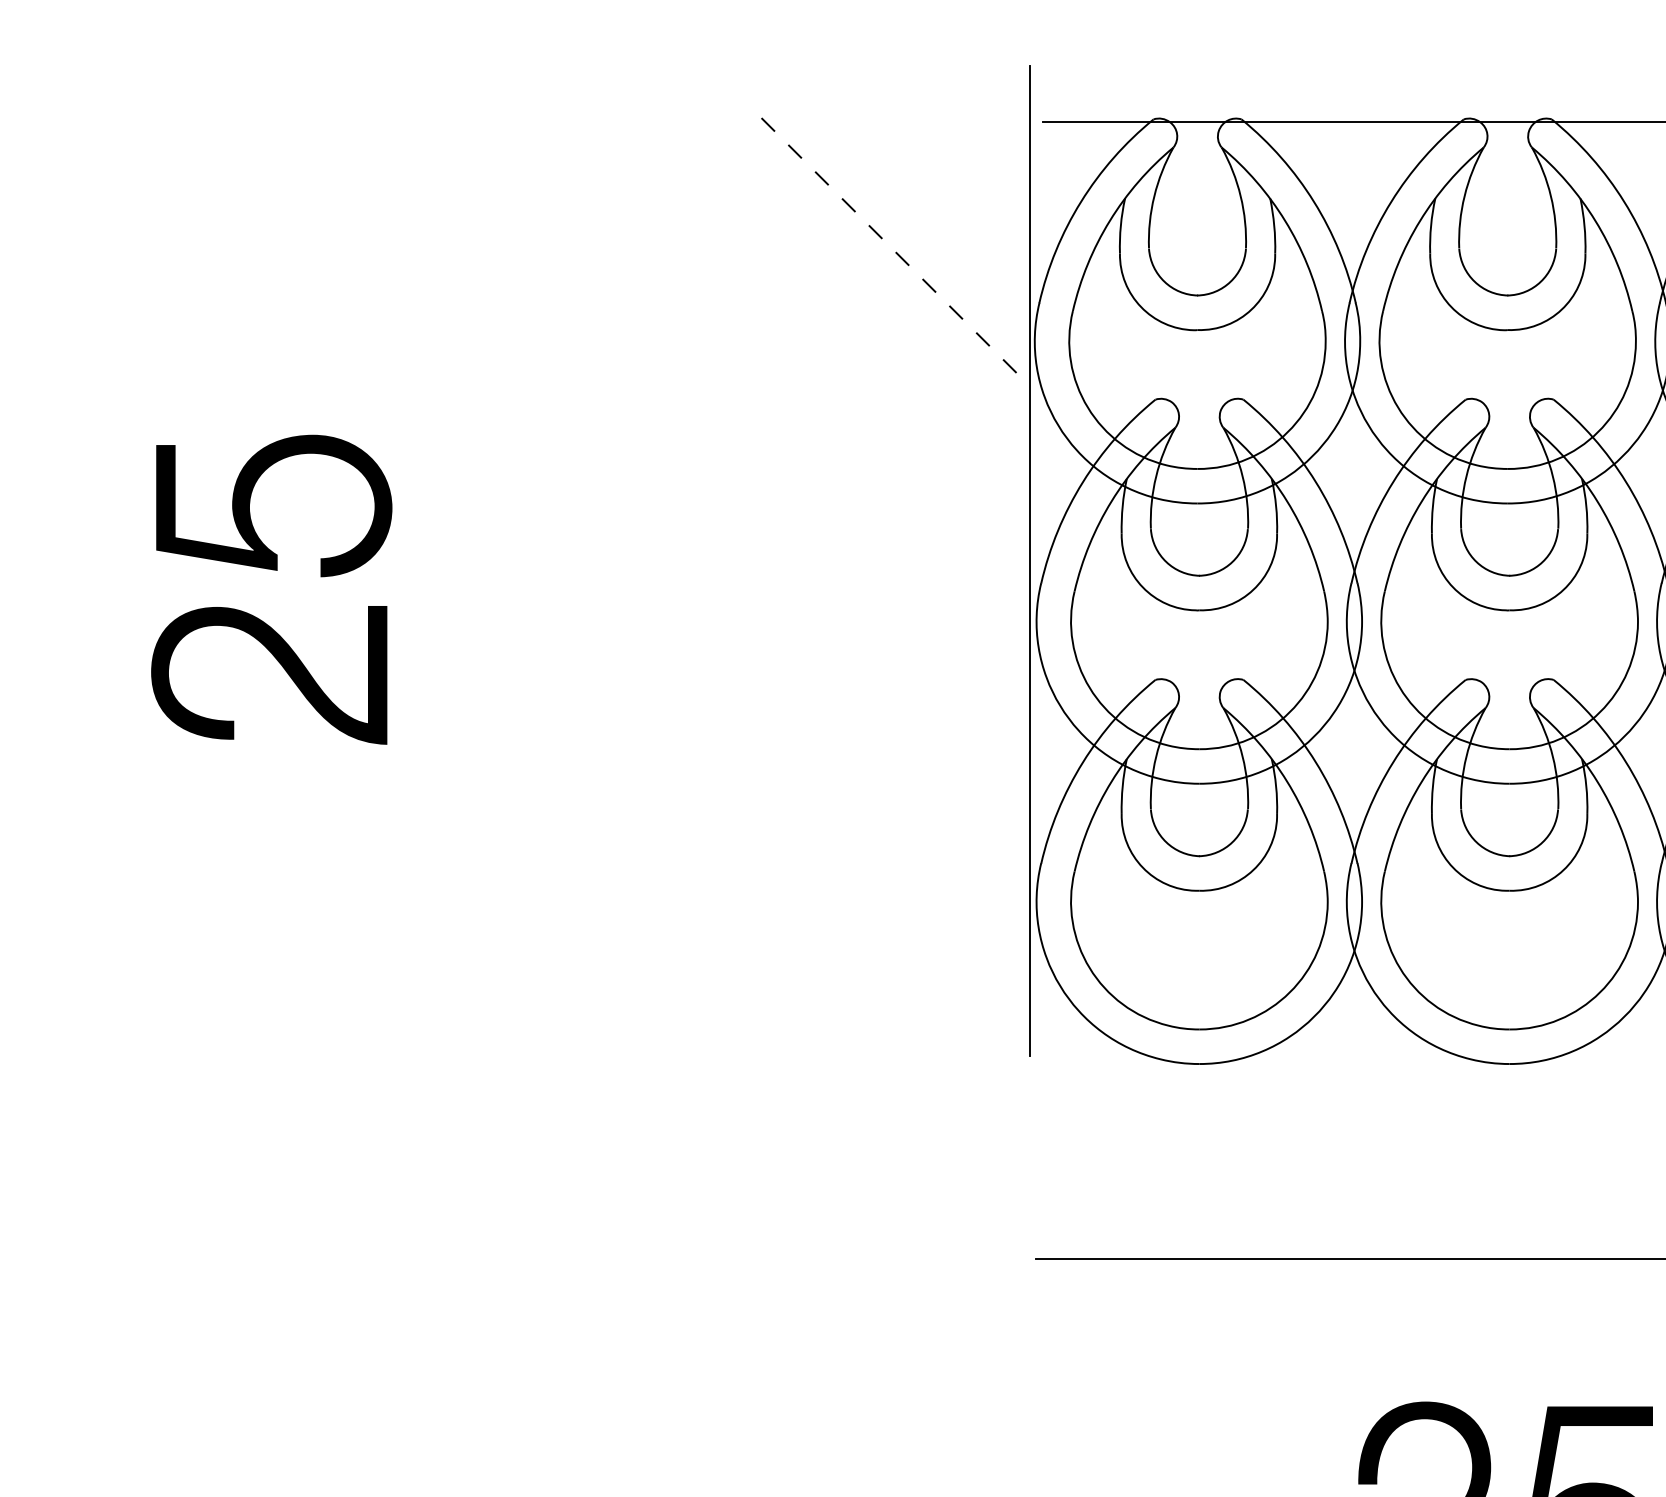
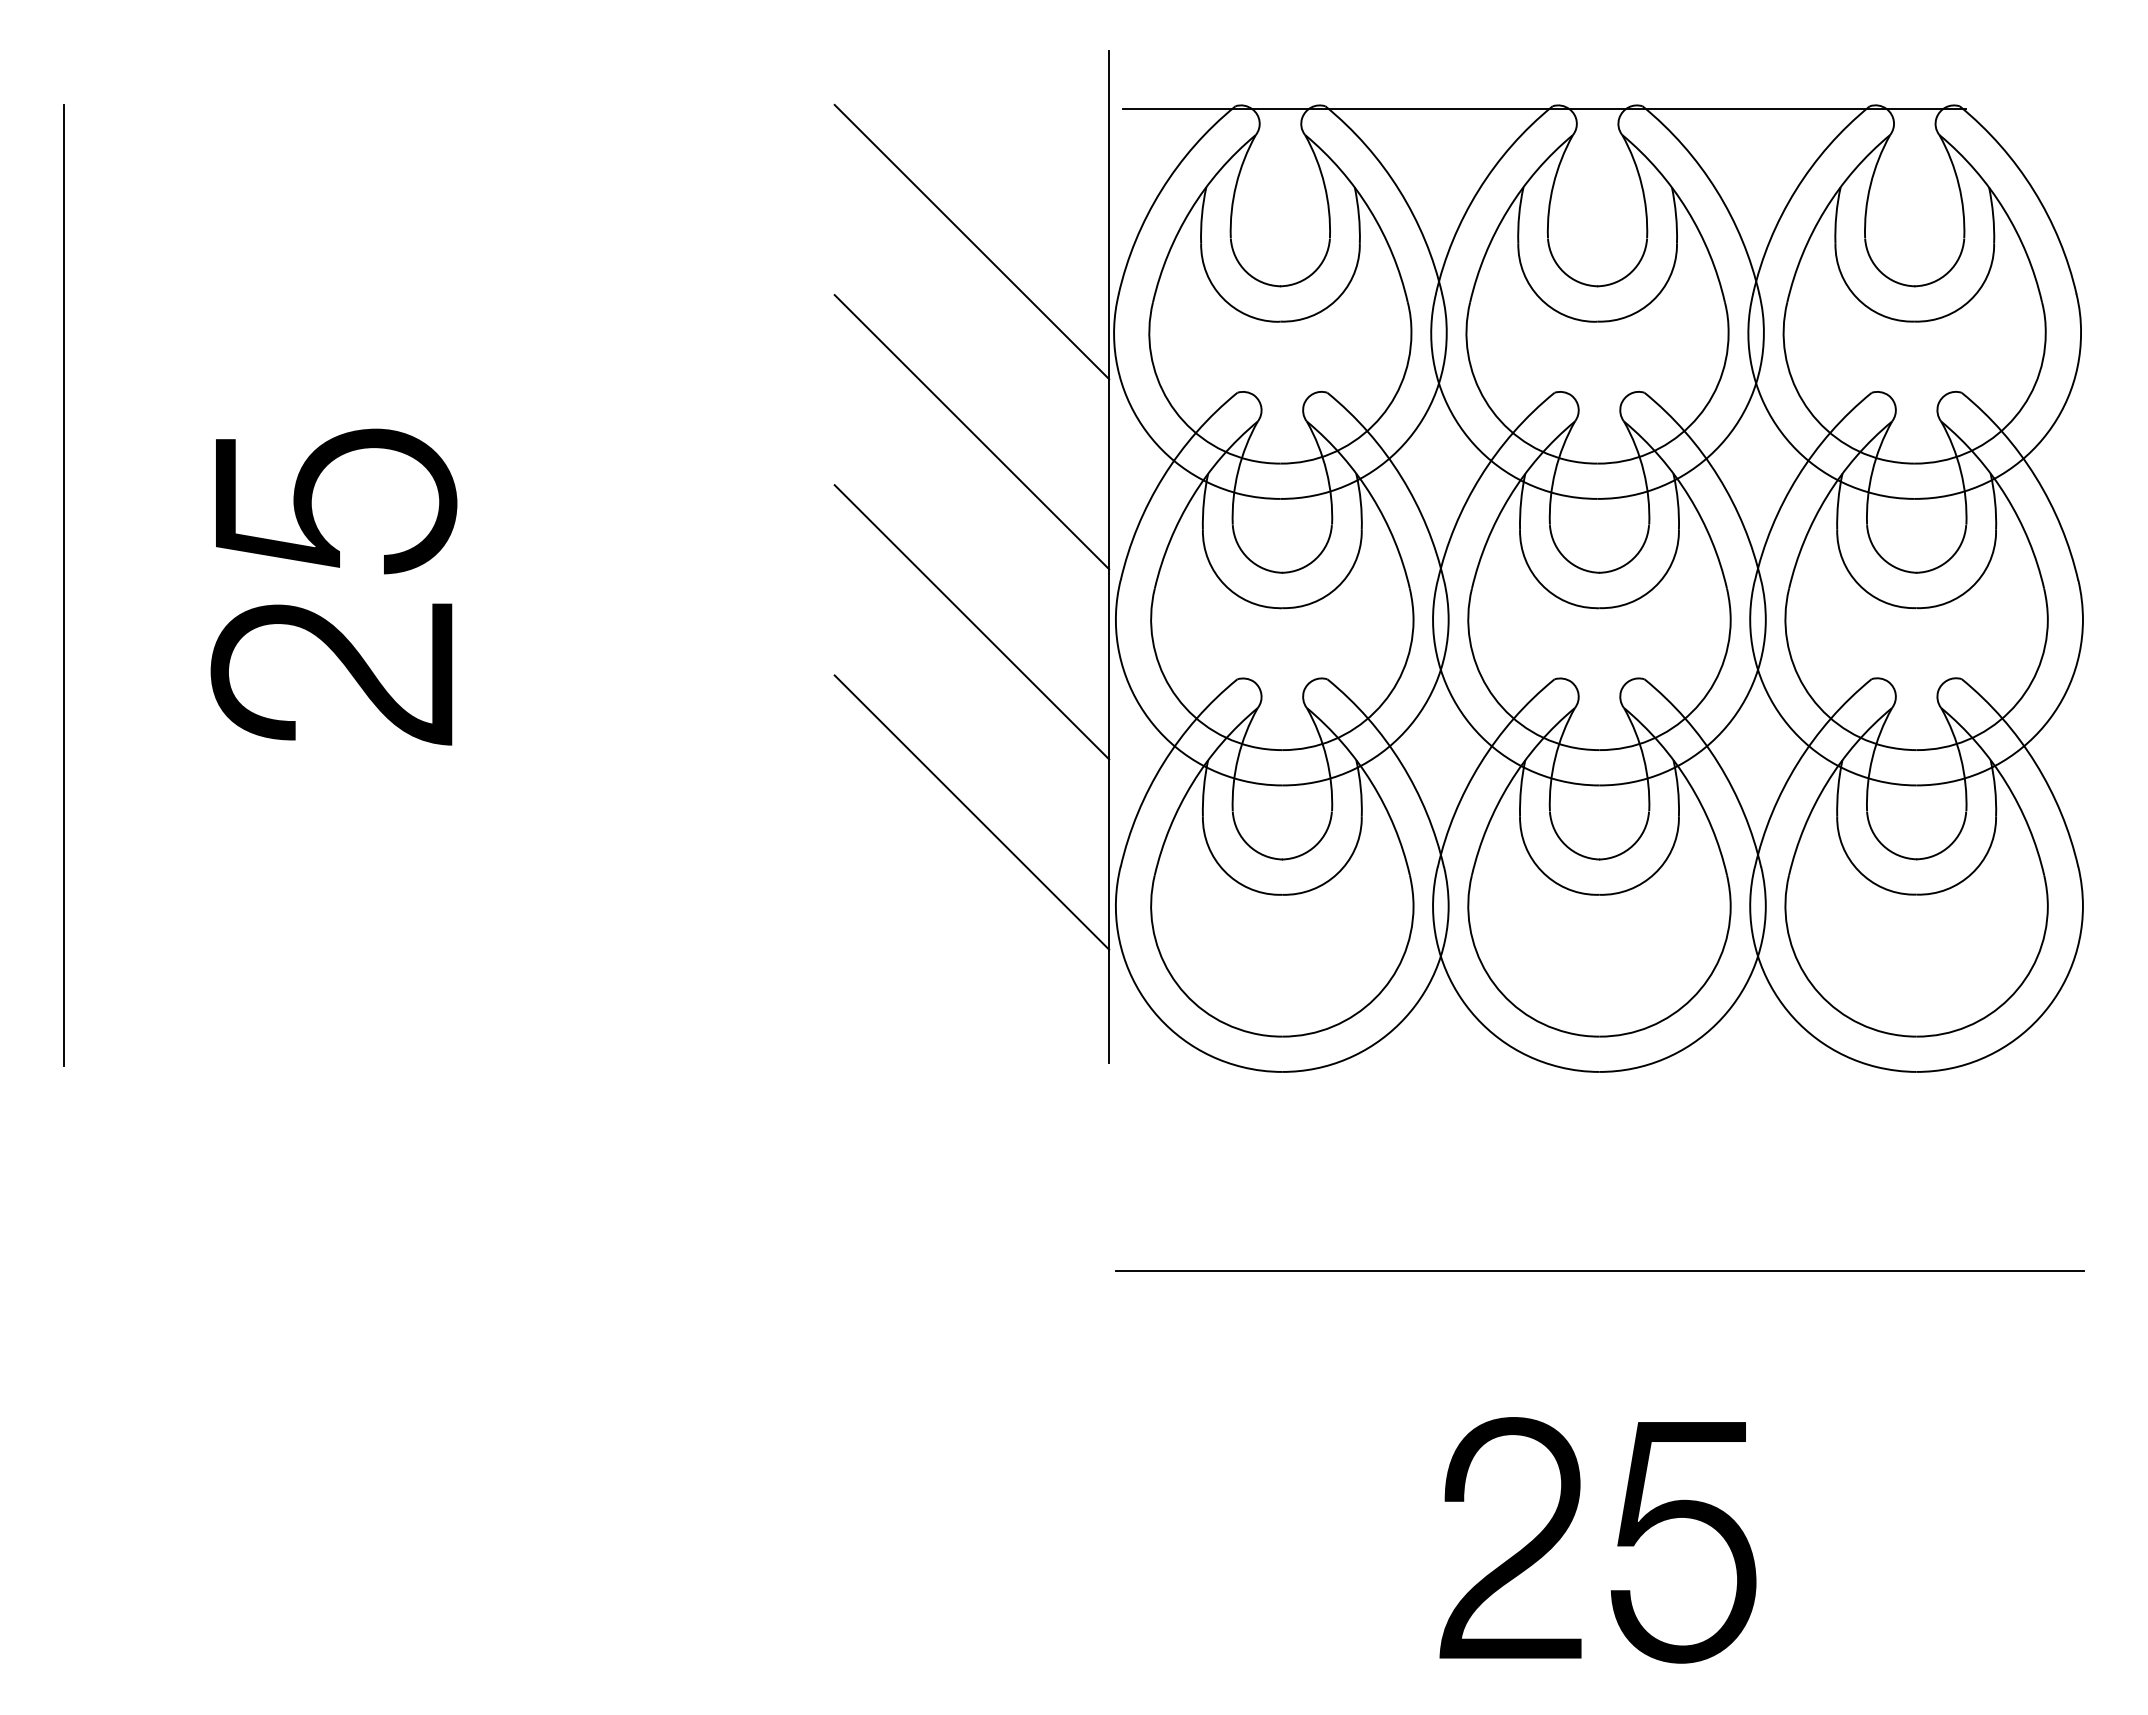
line: (896, 252) -> (972, 242), dashed -> solid
line: (895, 438) -> (971, 432), added
line: (8, 587) -> (64, 584), added
line: (895, 624) -> (971, 622), added
line: (895, 810) -> (971, 812), added

